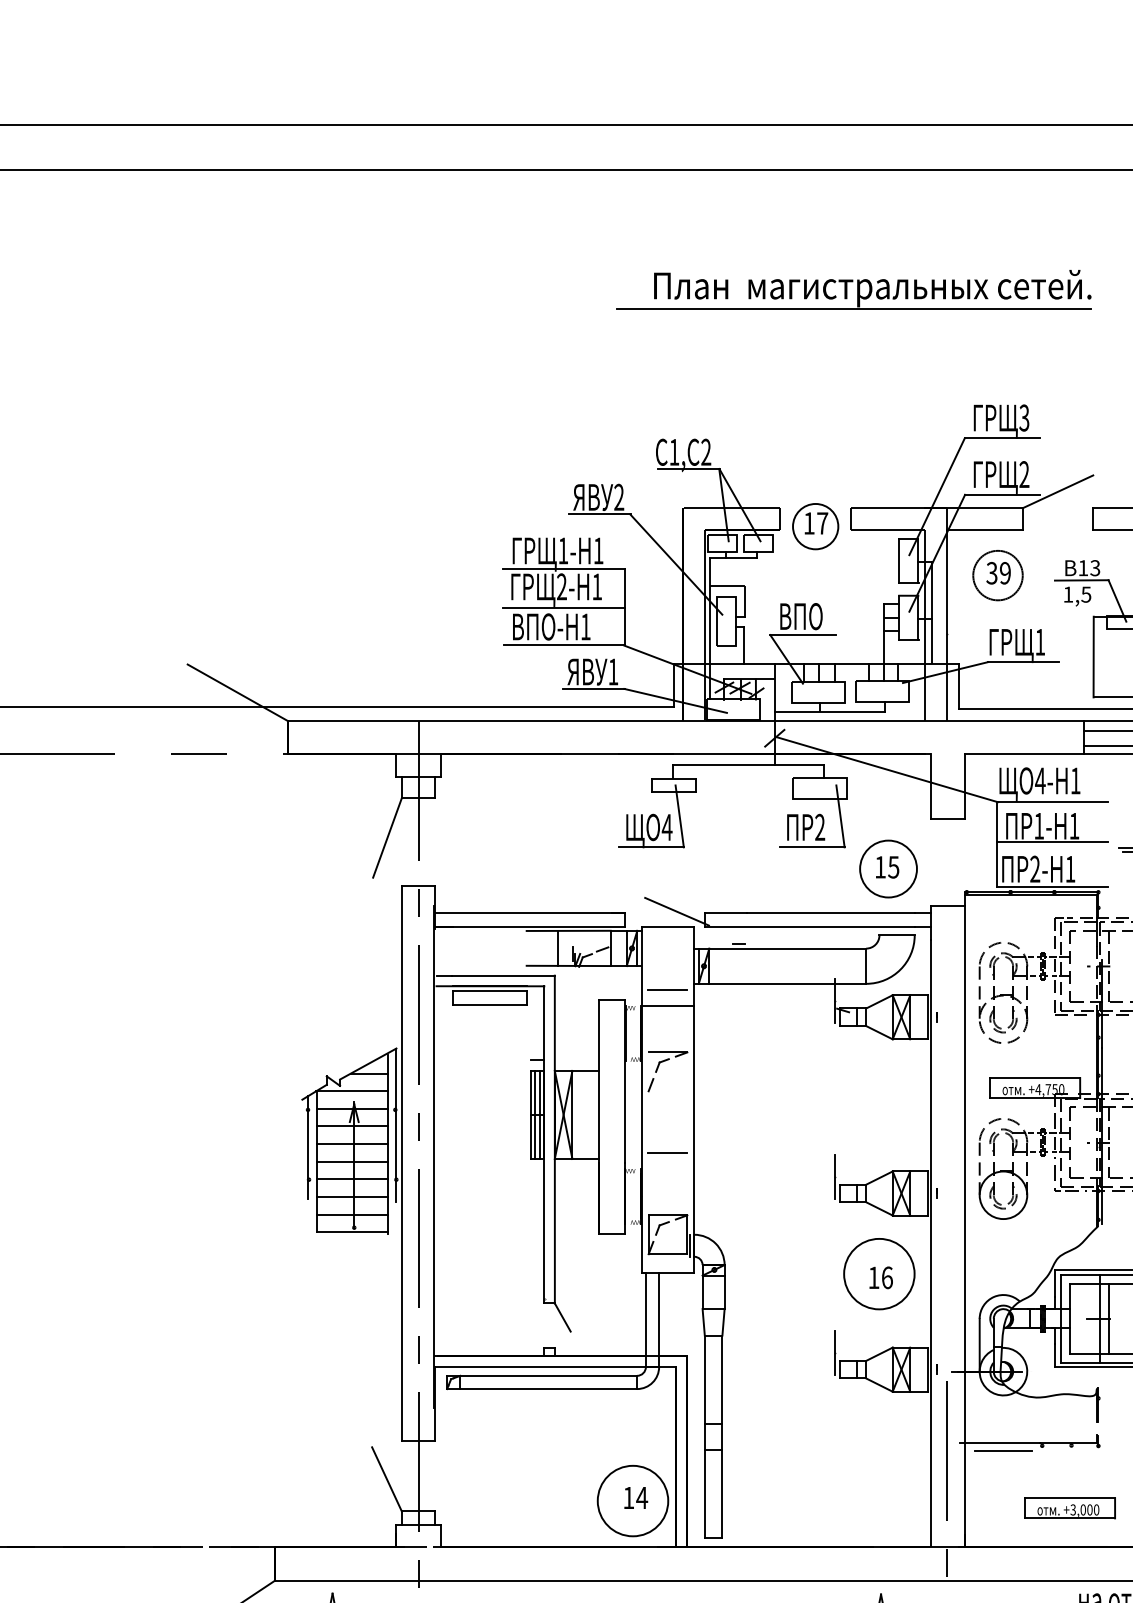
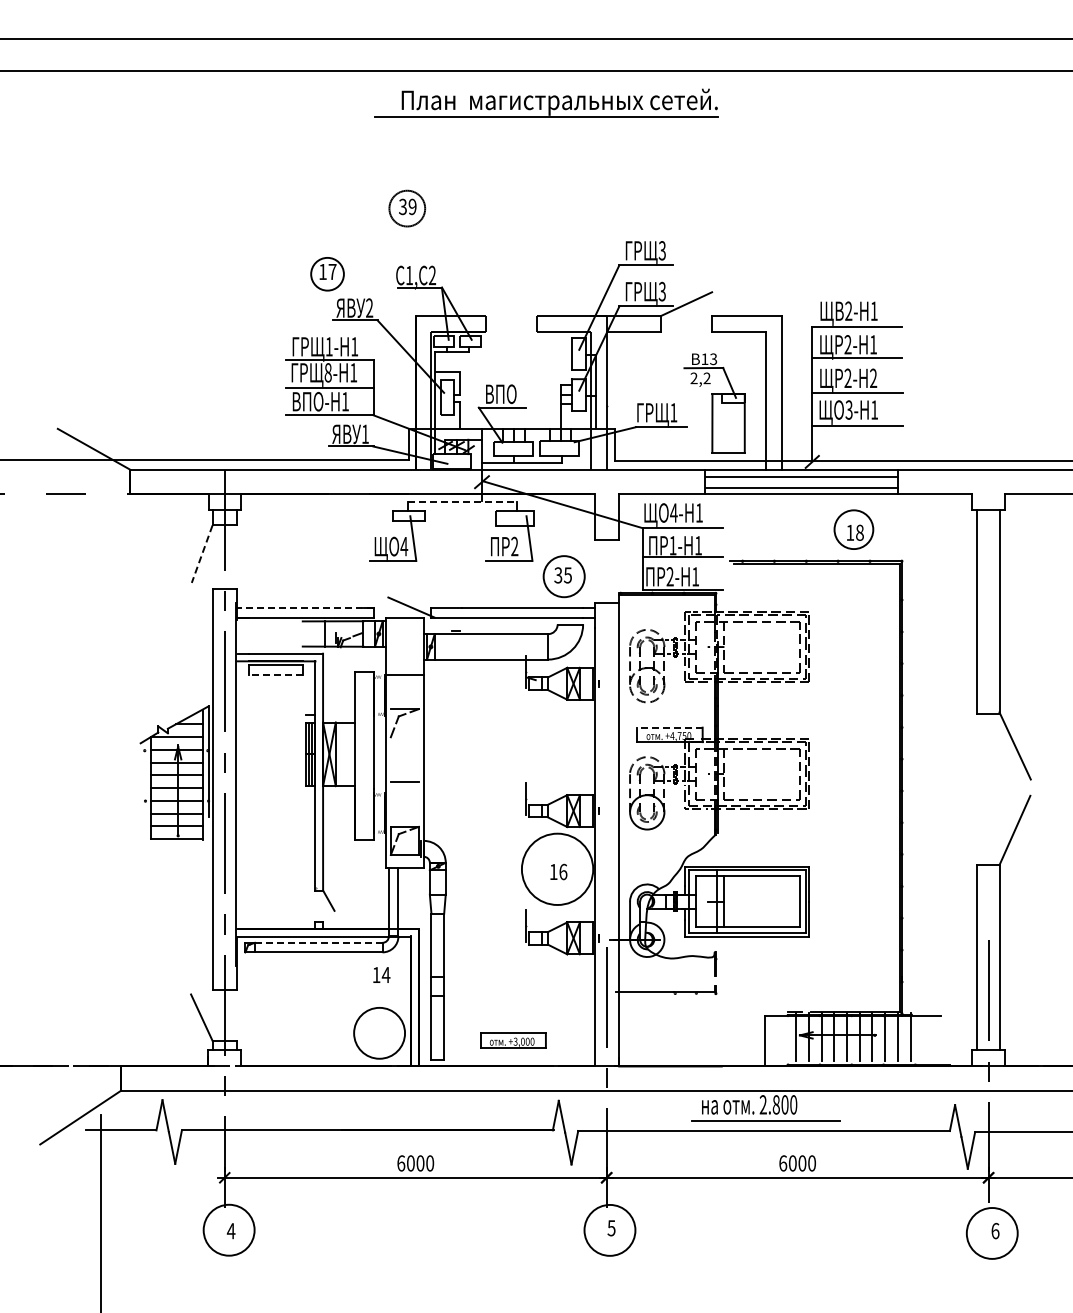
part: (854, 288) -> (546, 102), moved
text: (1023, 474) -> (661, 291), 2 -> 3
part: (815, 526) -> (327, 274), moved
part: (998, 575) -> (407, 208), moved
text: (560, 586) -> (327, 372), 2- -> 8-
text: (1077, 594) -> (700, 378), 1,5 -> 2,2
line: (747, 765) -> (462, 501), solid -> dashed
line: (387, 838) -> (202, 554), solid -> dashed
text: (880, 867) -> (558, 575), 15 -> 35
line: (530, 913) -> (305, 608), solid -> dashed
line: (667, 989) -> (404, 663), removed
line: (490, 1004) -> (276, 674), solid -> dashed
line: (1034, 1077) -> (669, 727), solid -> dashed
line: (307, 1147) -> (144, 777), removed
circle: (879, 1272) -> (557, 868), size x1.4
line: (548, 1375) -> (318, 942), solid -> dashed
line: (1002, 1450) -> (646, 996), removed
text: (635, 1497) -> (381, 974), moved
part: (1070, 1508) -> (513, 1040), moved

